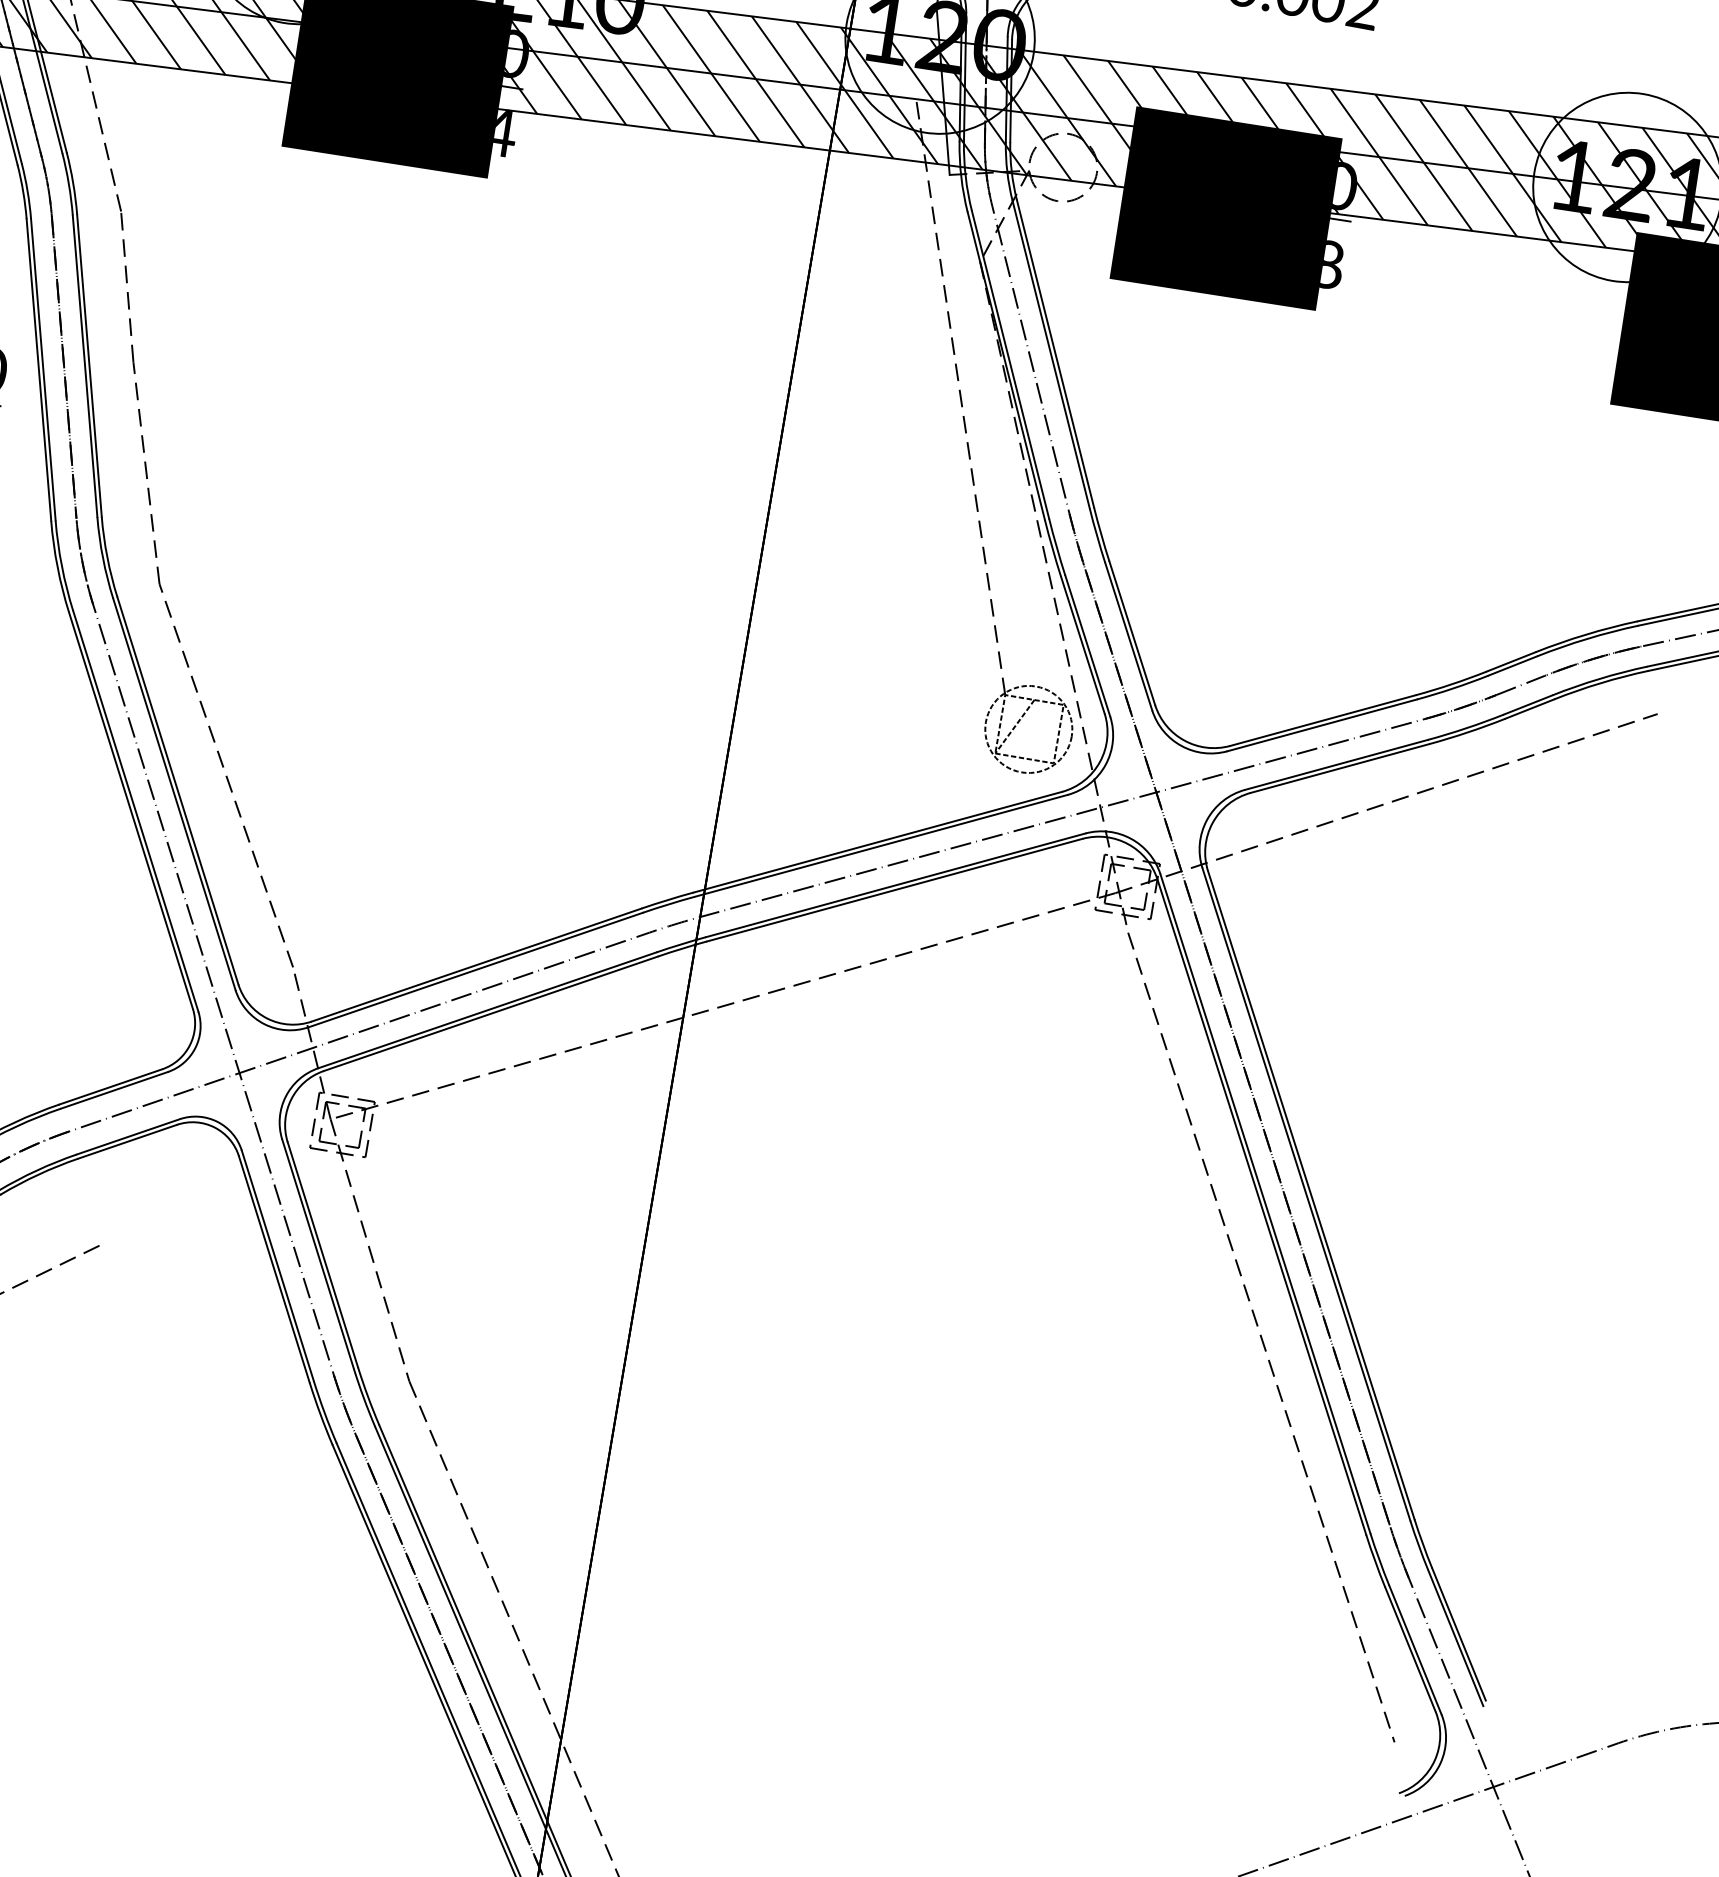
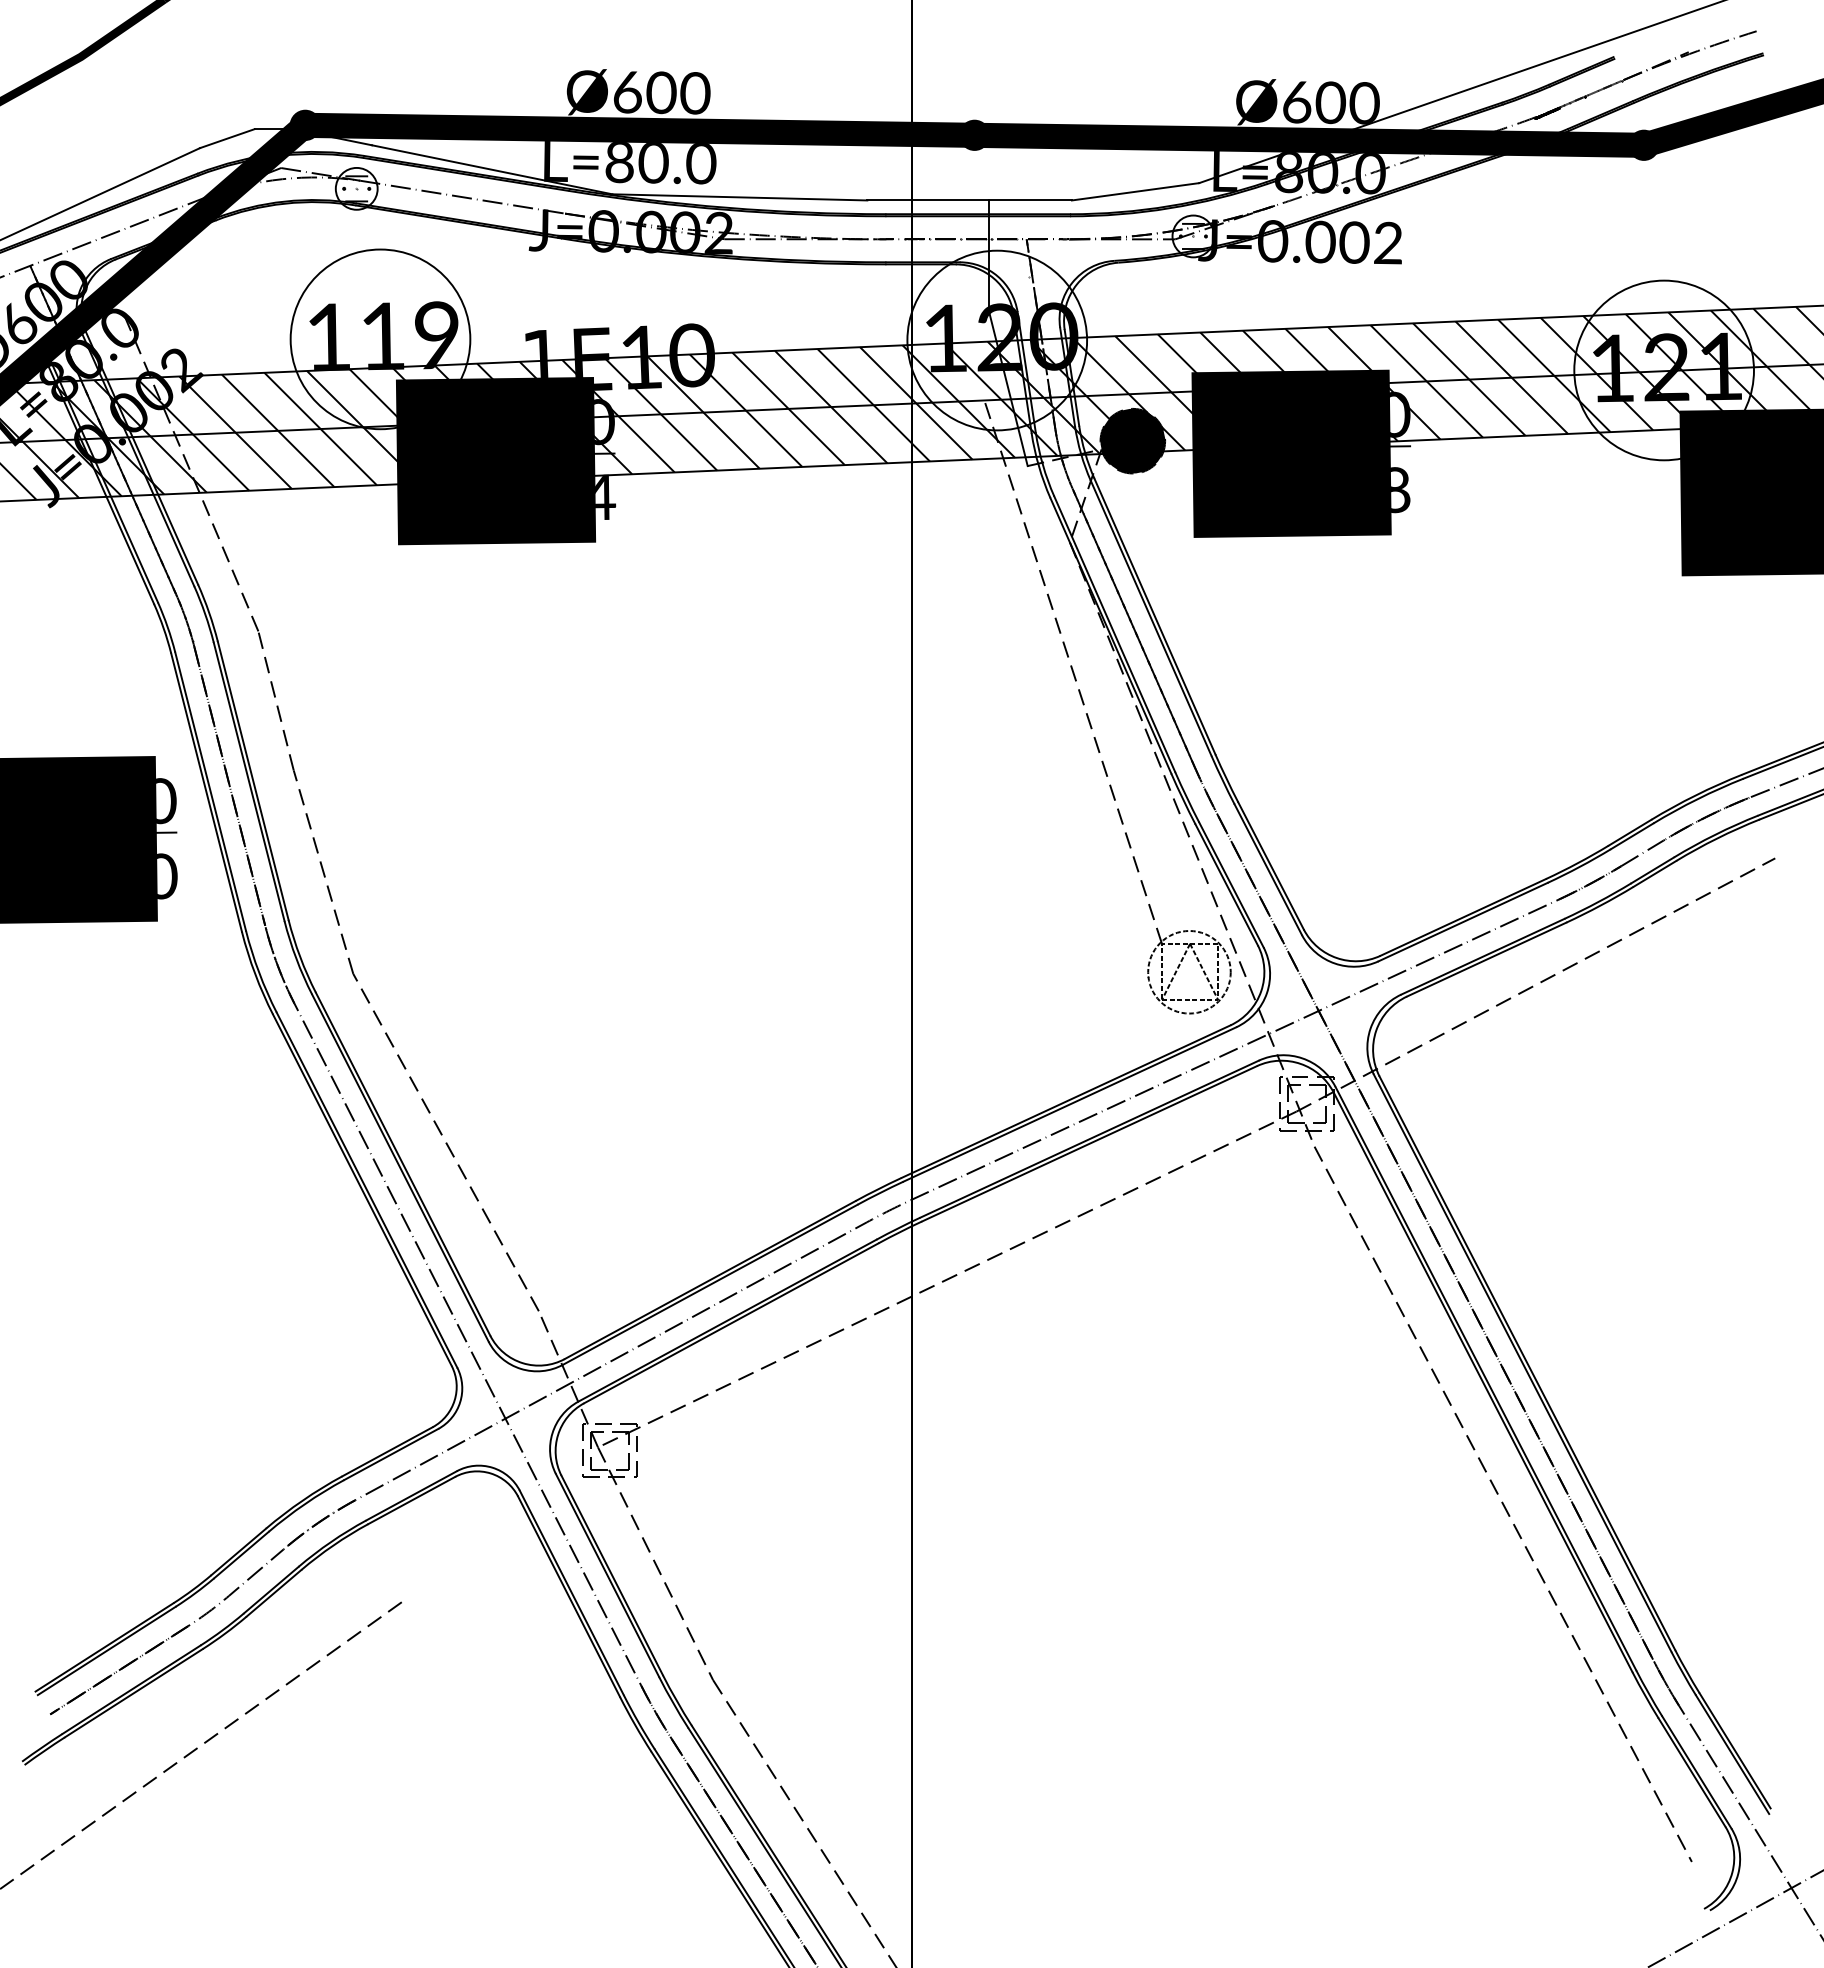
fill: (1063, 166) -> (1132, 440), added
line: (1030, 359) -> (1132, 625), added
line: (1044, 731) -> (1204, 971), added

